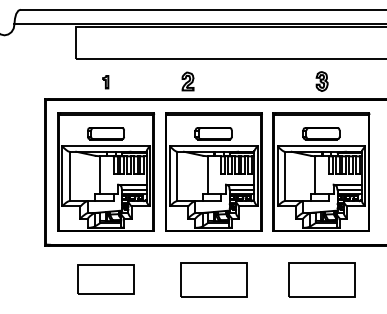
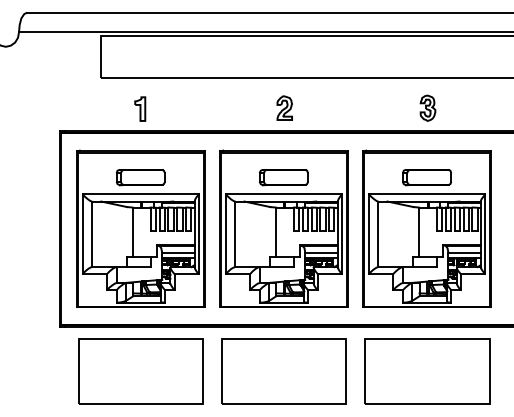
part: (105, 81) -> (140, 108), size x1.43
part: (187, 81) -> (284, 107), moved
part: (105, 279) -> (140, 371), size x1.67
part: (213, 279) -> (283, 371), size x1.43
part: (321, 279) -> (427, 371), size x1.43

